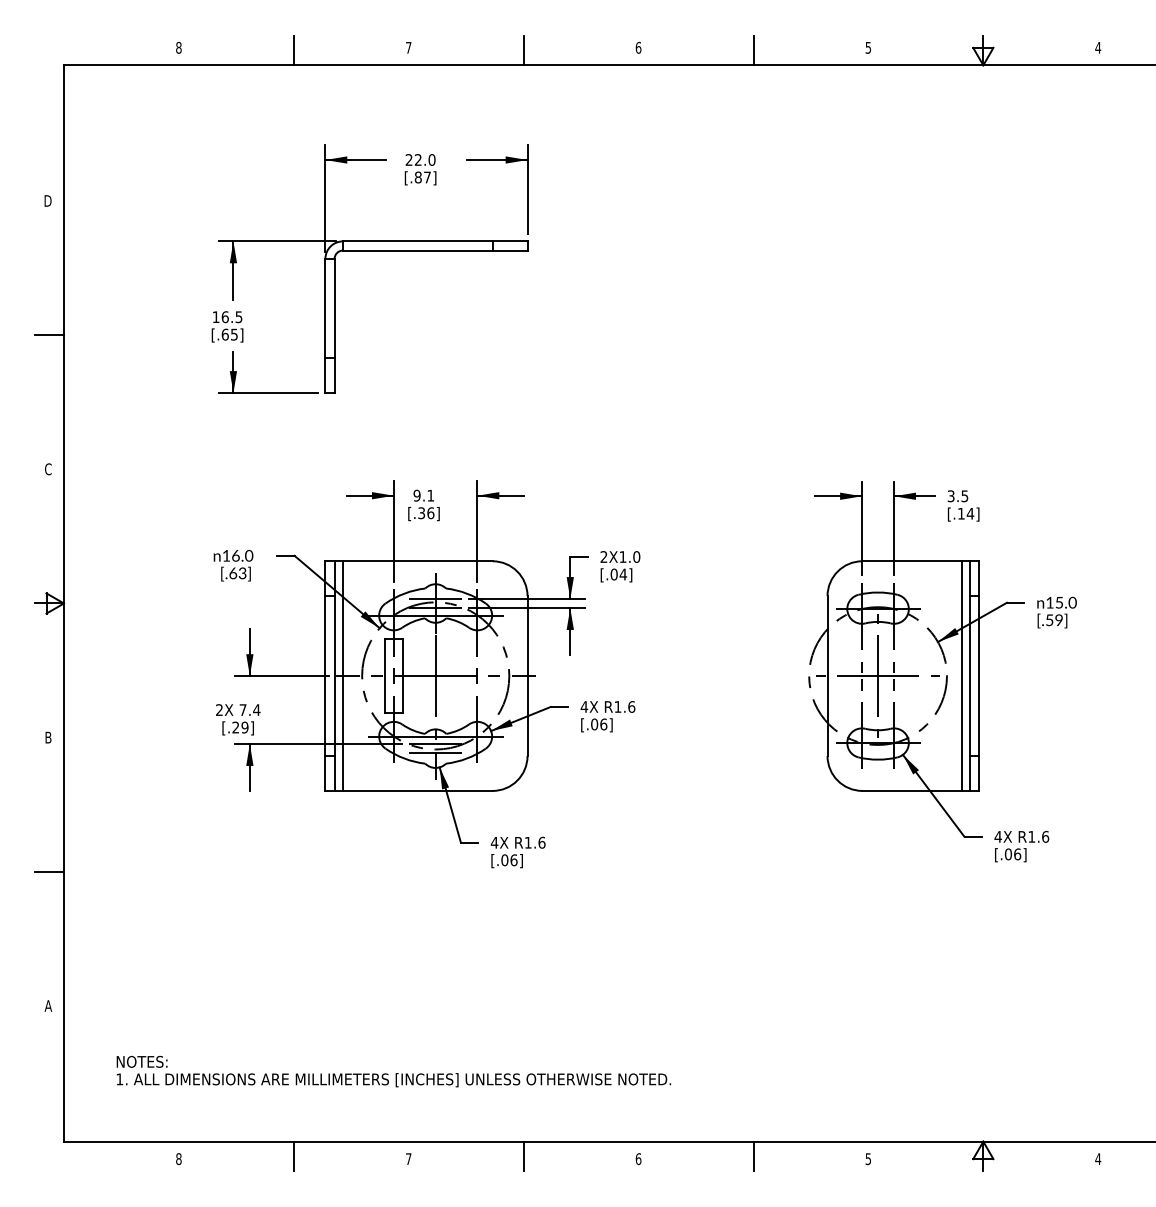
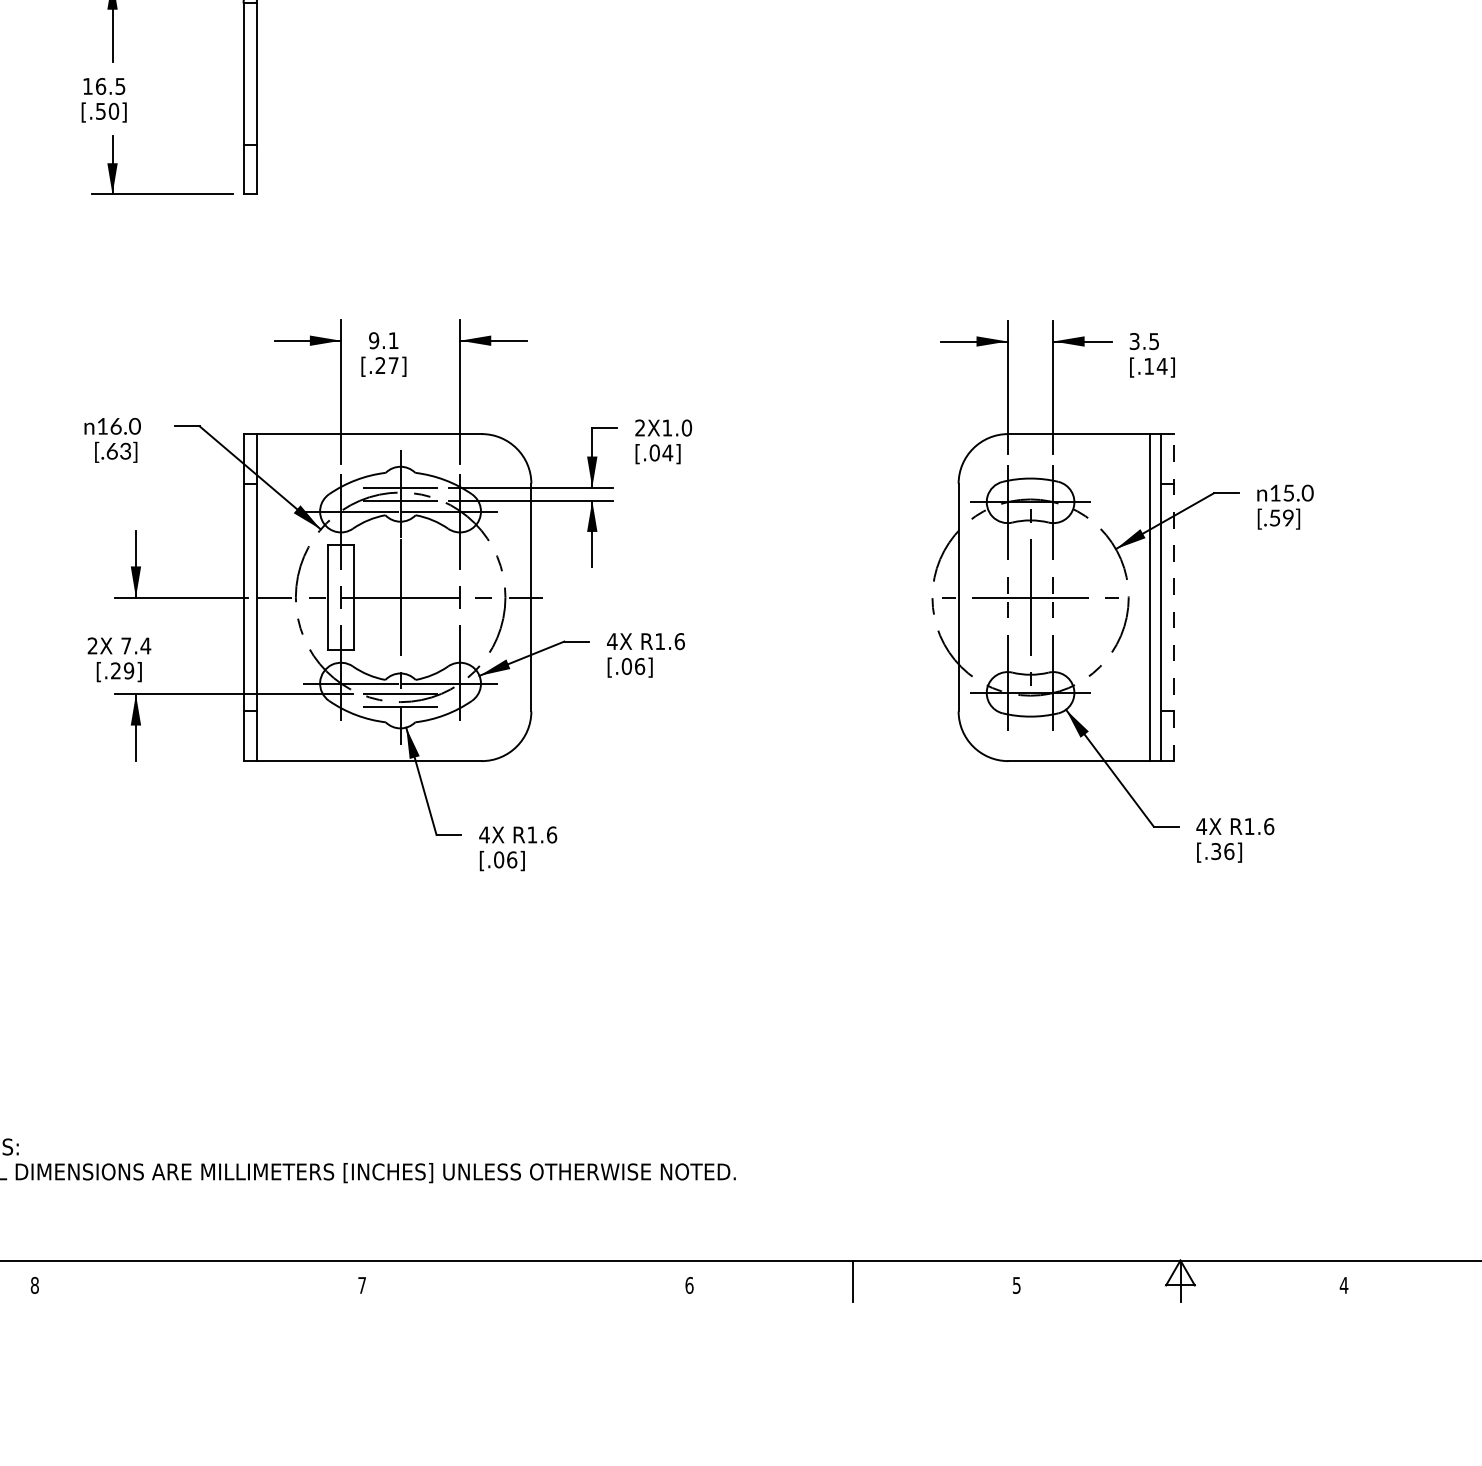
text: (229, 334) -> (106, 111), [.65] -> [.50]
text: (426, 513) -> (387, 366), [.36] -> [.27]
line: (342, 675) -> (267, 596), removed
line: (979, 676) -> (1175, 598), solid -> dashed
text: (1008, 854) -> (1216, 851), [.06] -> [.36]
line: (293, 1155) -> (198, 1280), removed
line: (523, 1155) -> (525, 1280), removed

